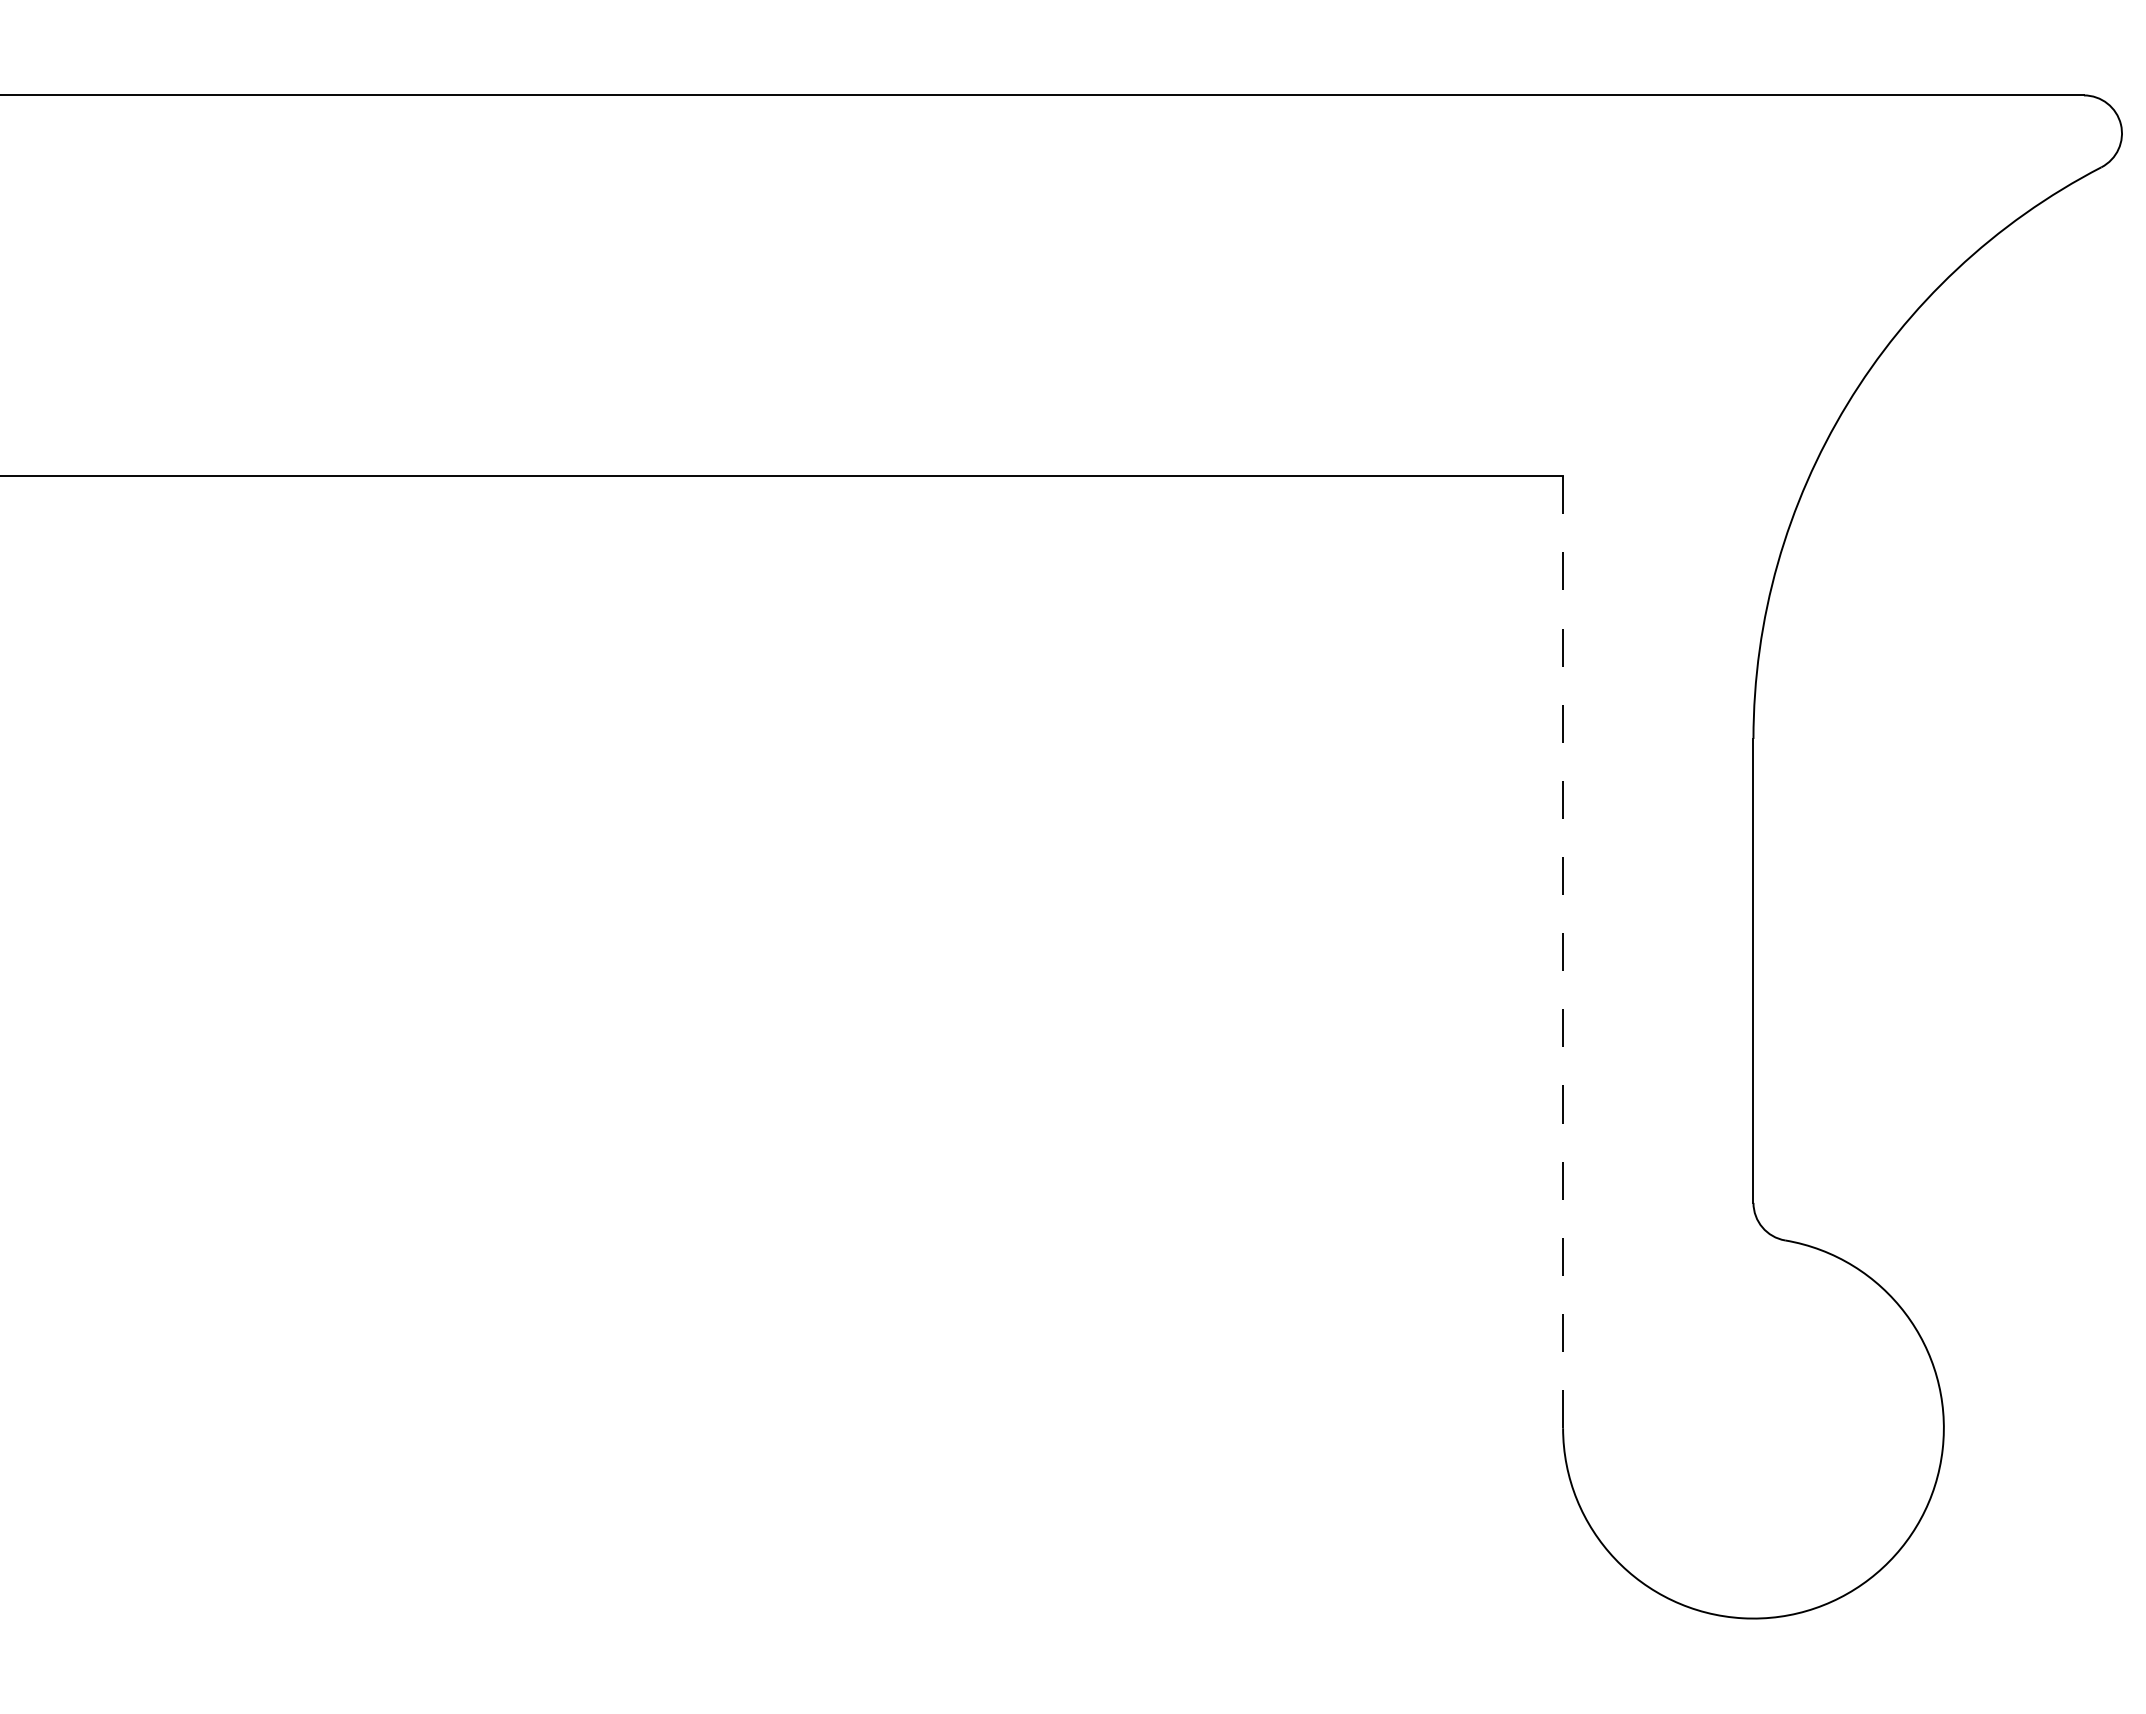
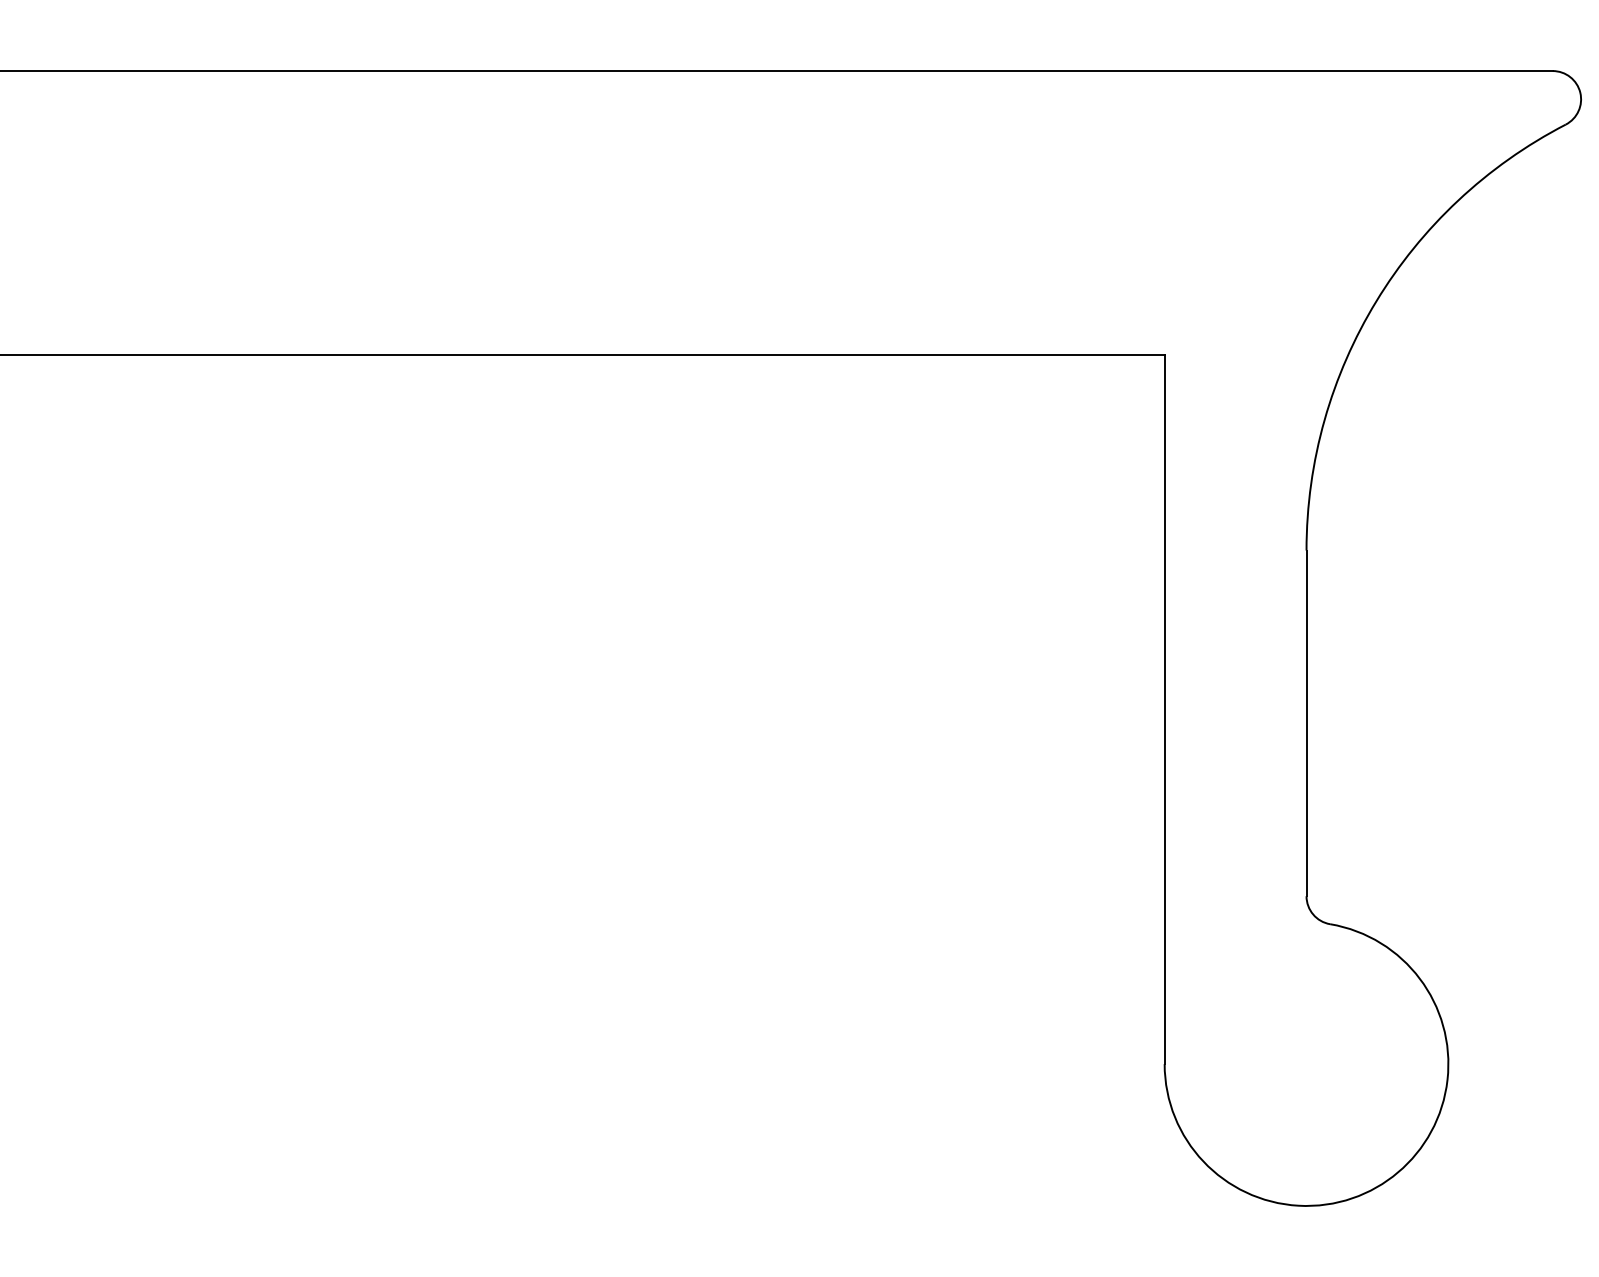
line: (1563, 952) -> (1164, 709), dashed -> solid

